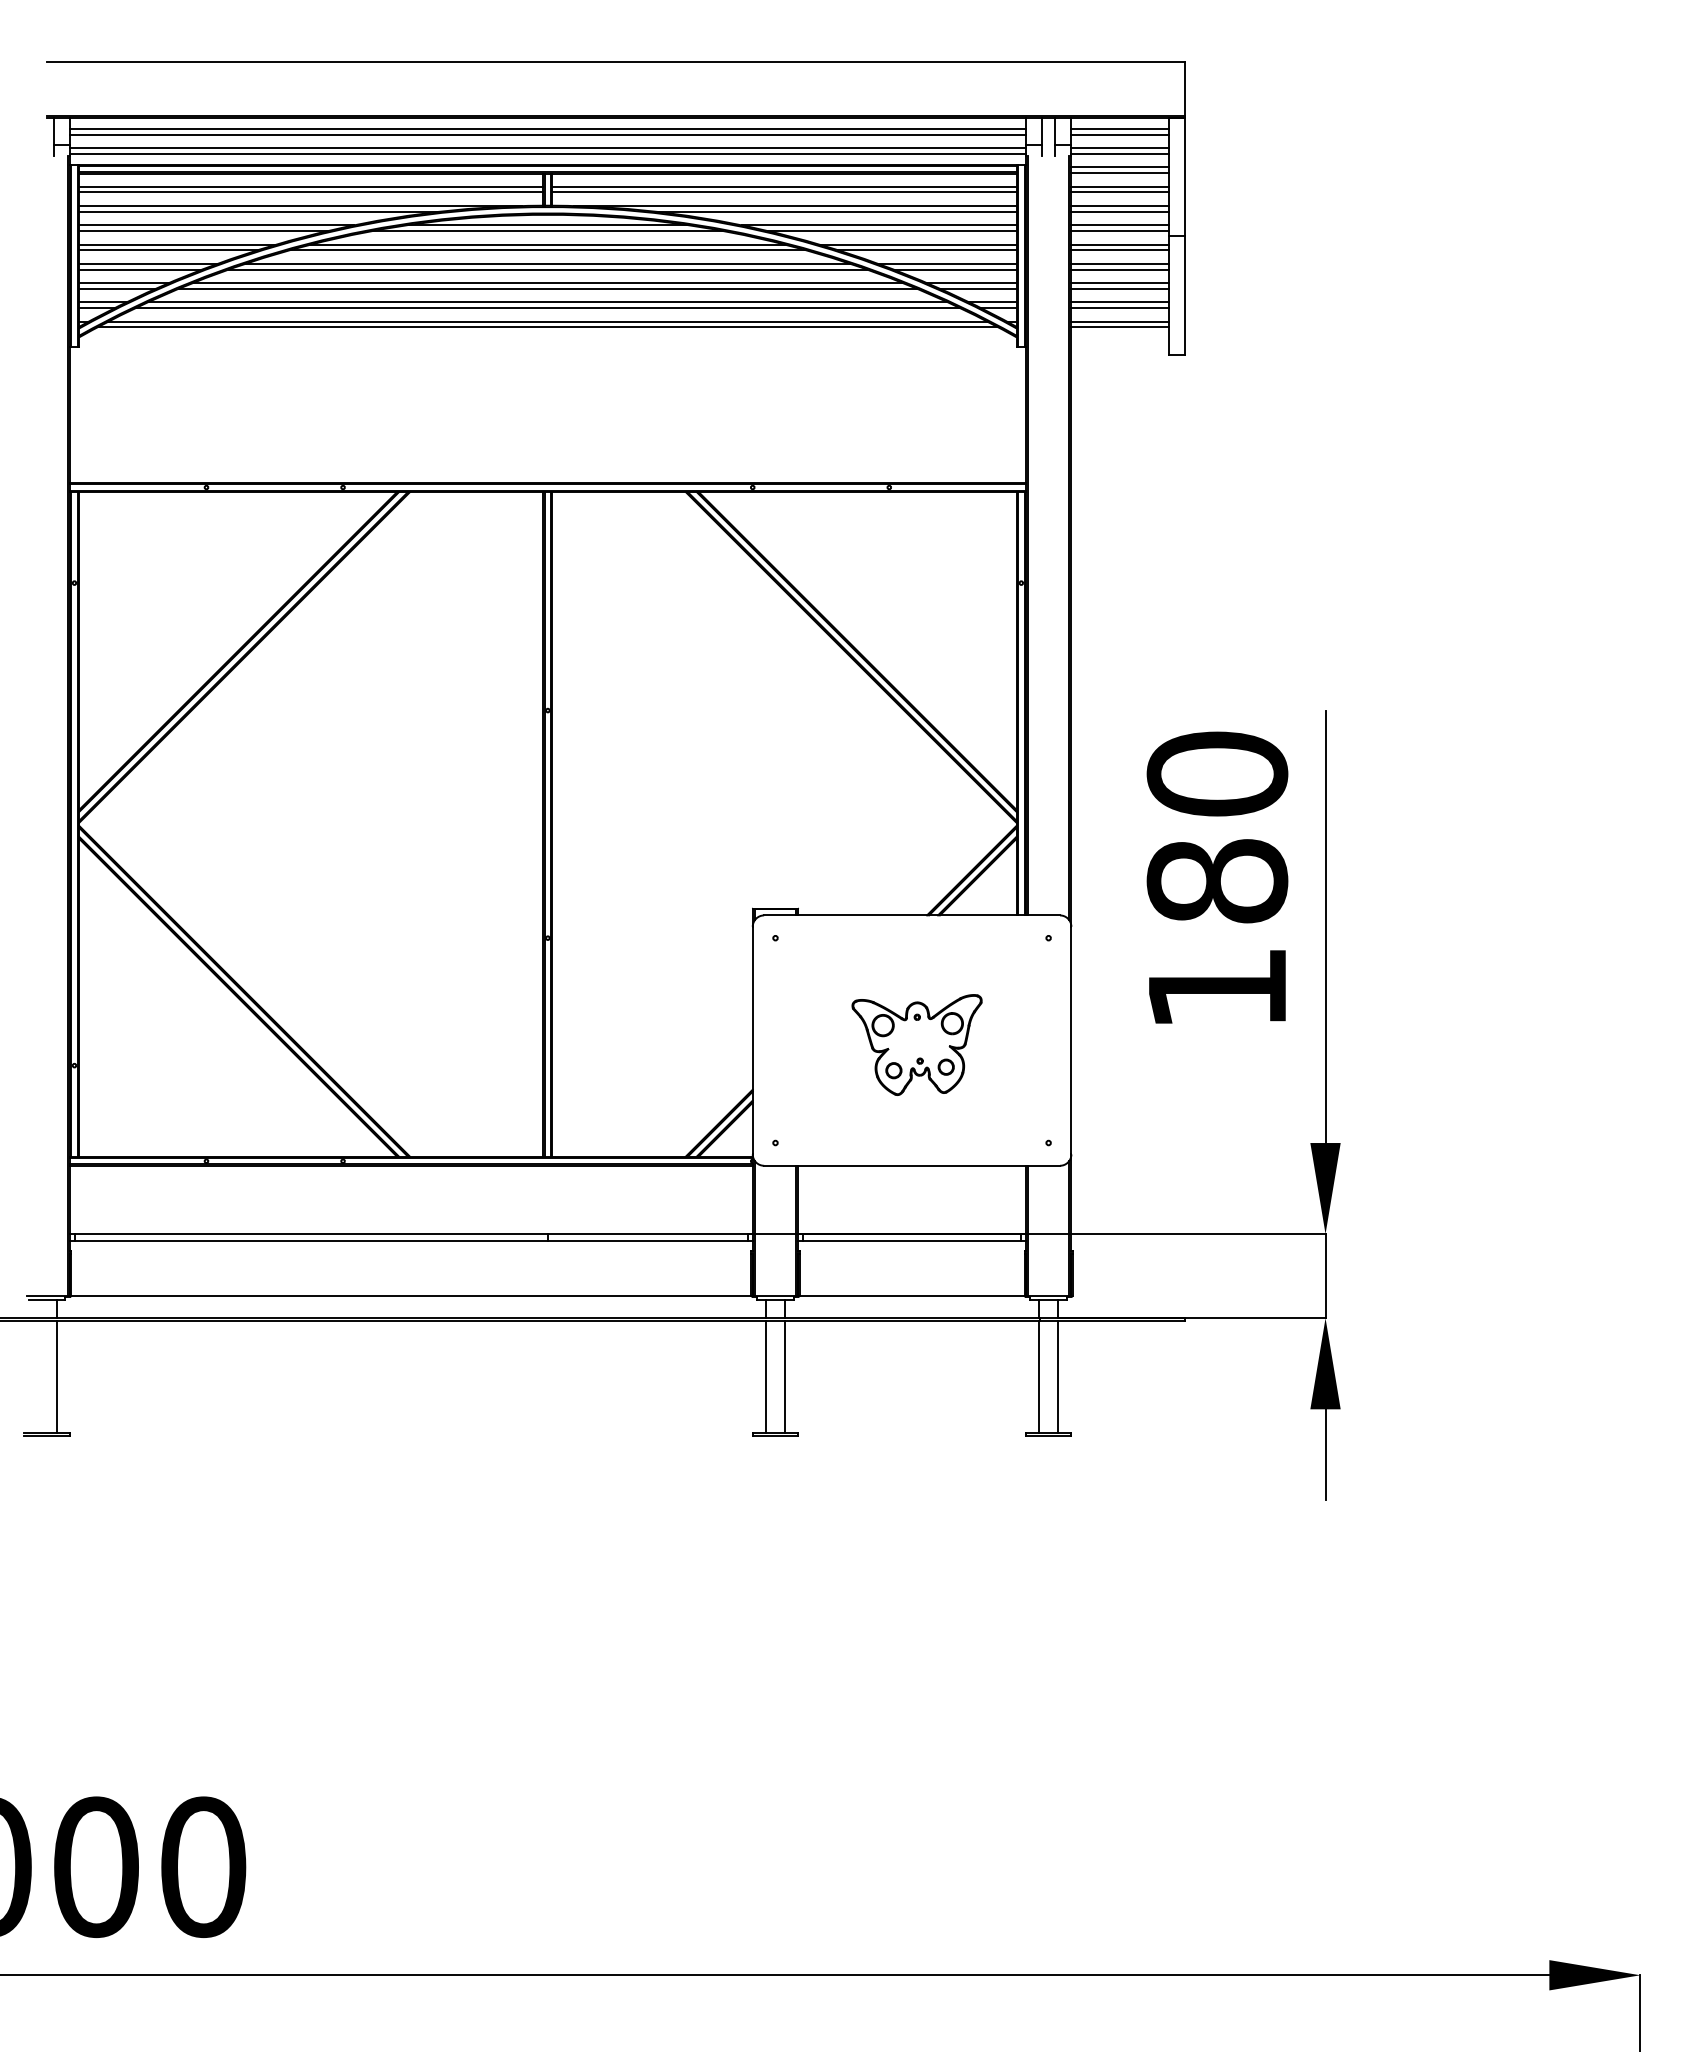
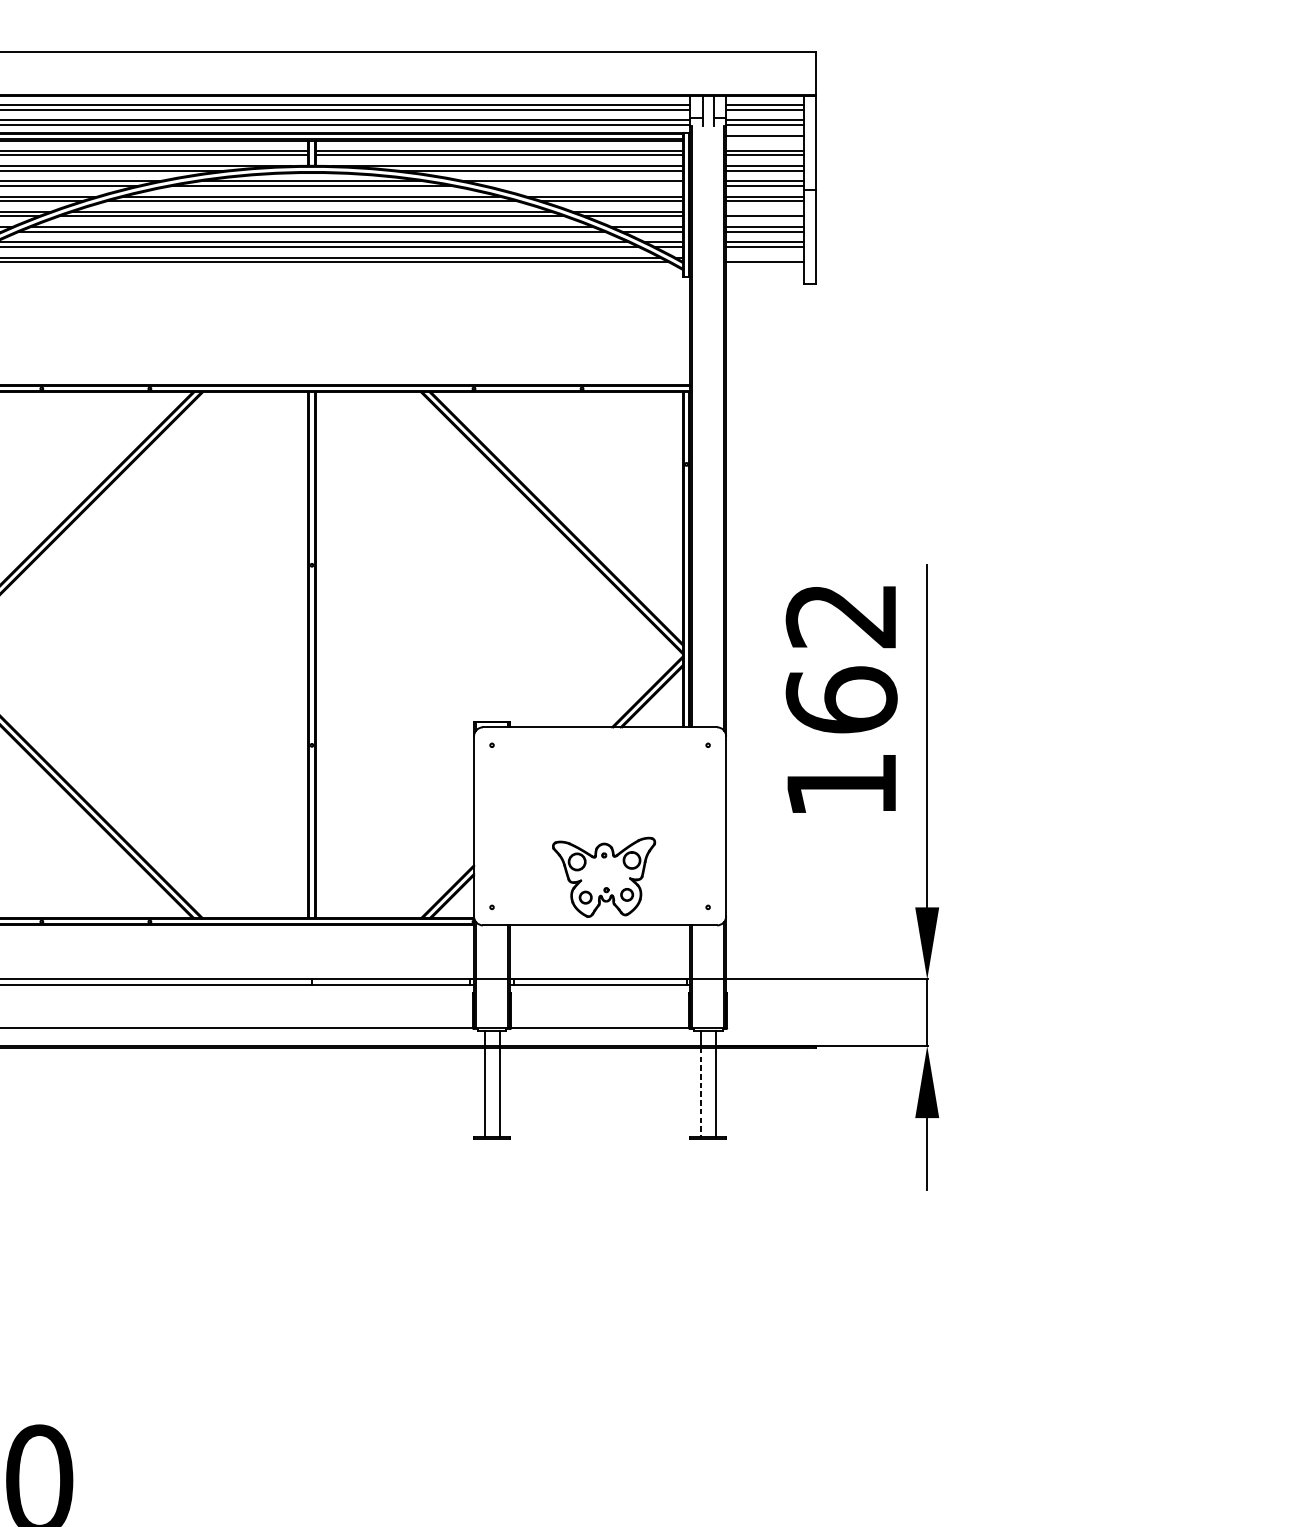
line: (1120, 173) -> (765, 140), removed
line: (891, 230) -> (583, 185), removed
line: (1120, 263) -> (765, 211), removed
line: (1120, 321) -> (765, 257), removed
text: (1217, 827) -> (841, 657), 180 -> 162
part: (916, 1044) -> (603, 876), moved
line: (1039, 1377) -> (700, 1092), solid -> dashed

